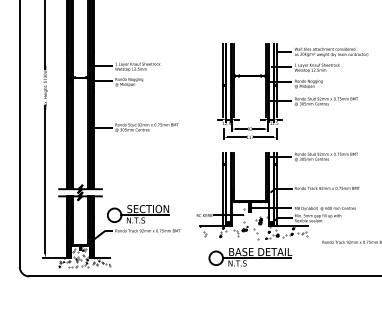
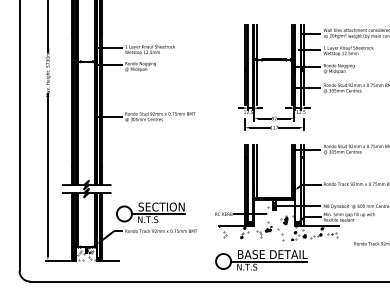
part: (250, 257) -> (261, 260), moved
hatch: (83, 262) -> (90, 266), removed

